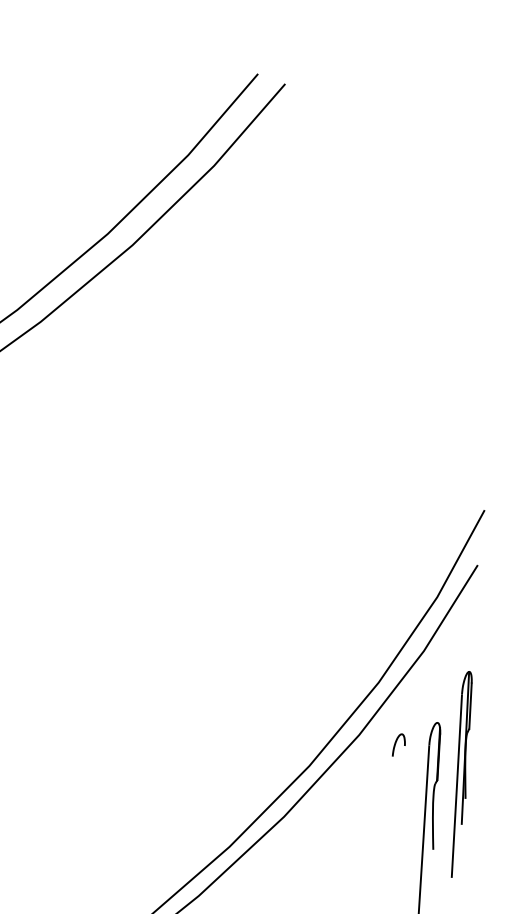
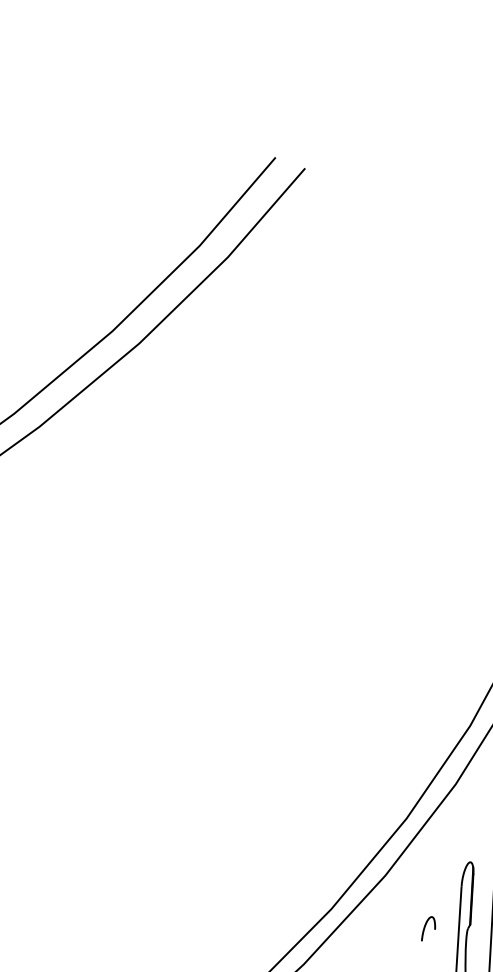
curve: (396, 743) -> (425, 927), moved

